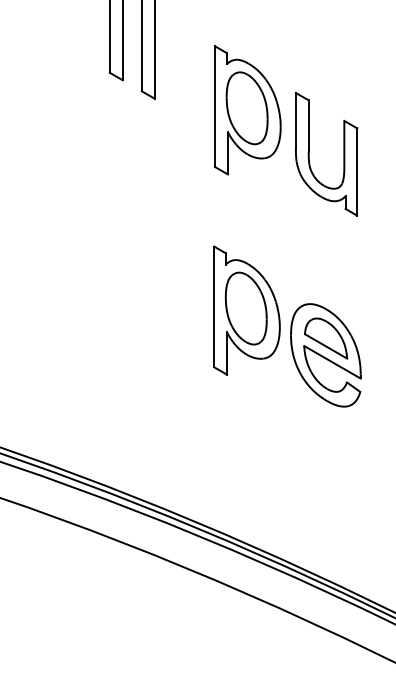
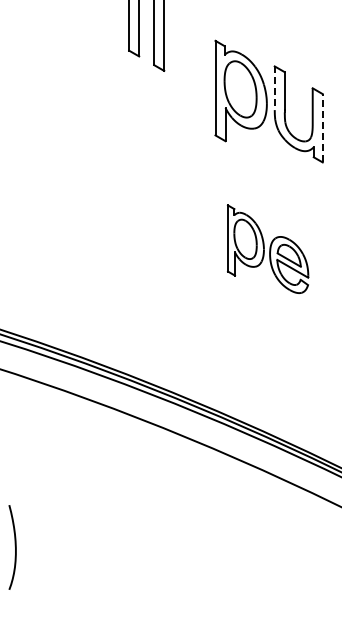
part: (247, 109) -> (240, 90), moved
line: (295, 121) -> (274, 88), solid -> dashed
line: (356, 170) -> (322, 127), solid -> dashed
part: (286, 325) -> (267, 248), size x0.7

